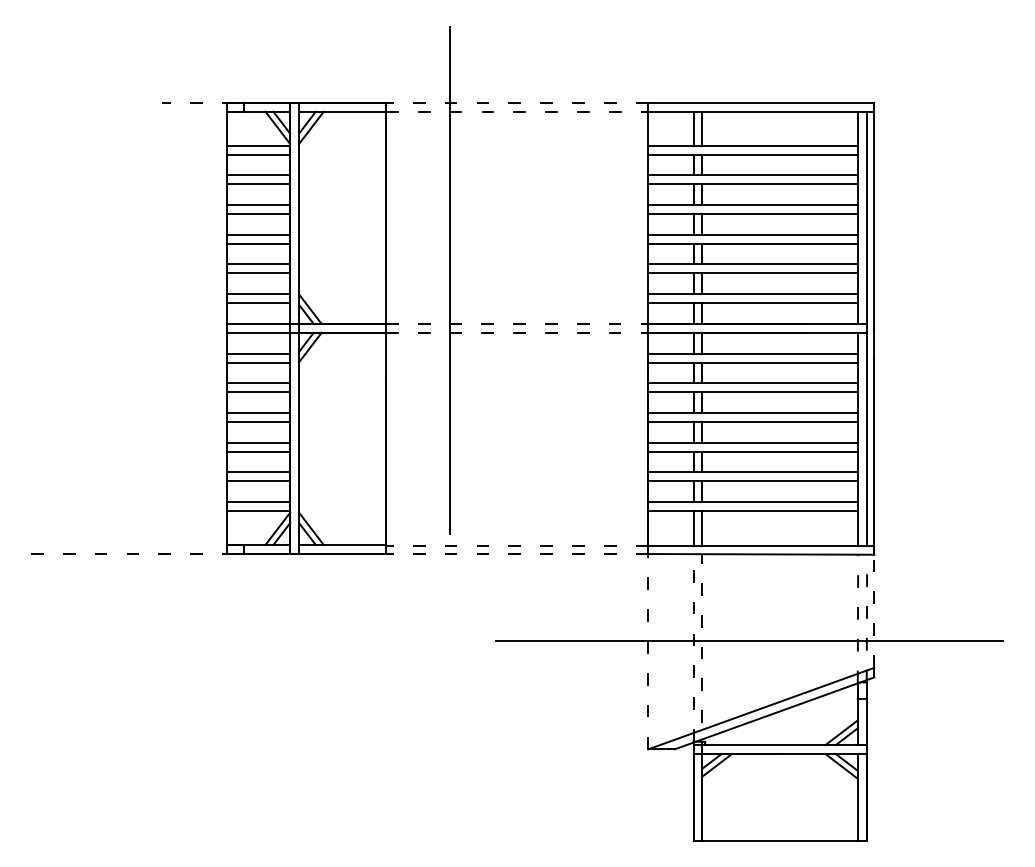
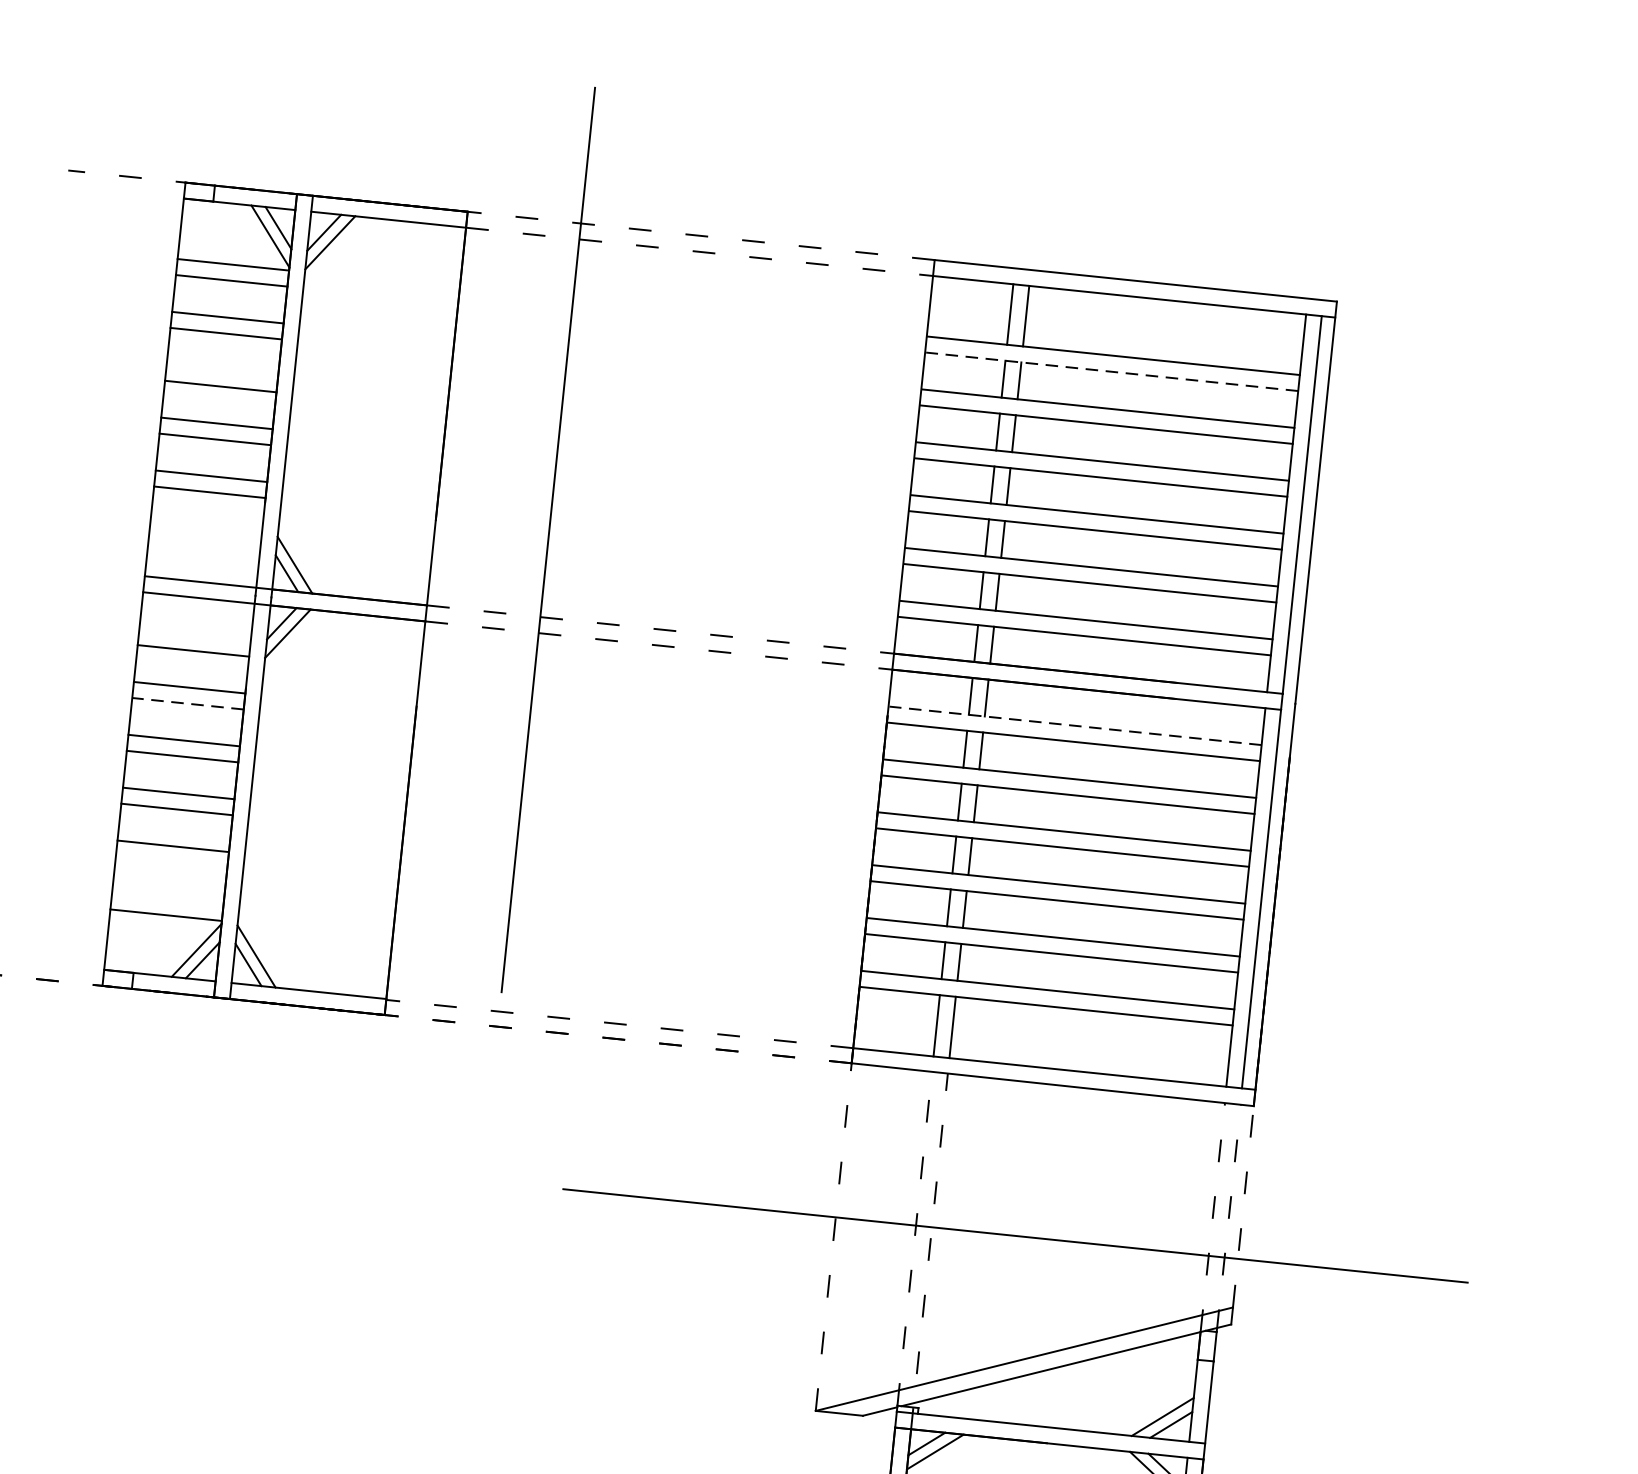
line: (753, 154) -> (1112, 371), solid -> dashed
line: (258, 205) -> (221, 371), removed
line: (258, 294) -> (205, 529), removed
line: (258, 303) -> (203, 545), removed
line: (258, 353) -> (194, 634), removed
line: (753, 353) -> (1075, 725), solid -> dashed
line: (258, 392) -> (187, 704), solid -> dashed
line: (258, 481) -> (171, 862), removed
line: (258, 502) -> (167, 899), removed

